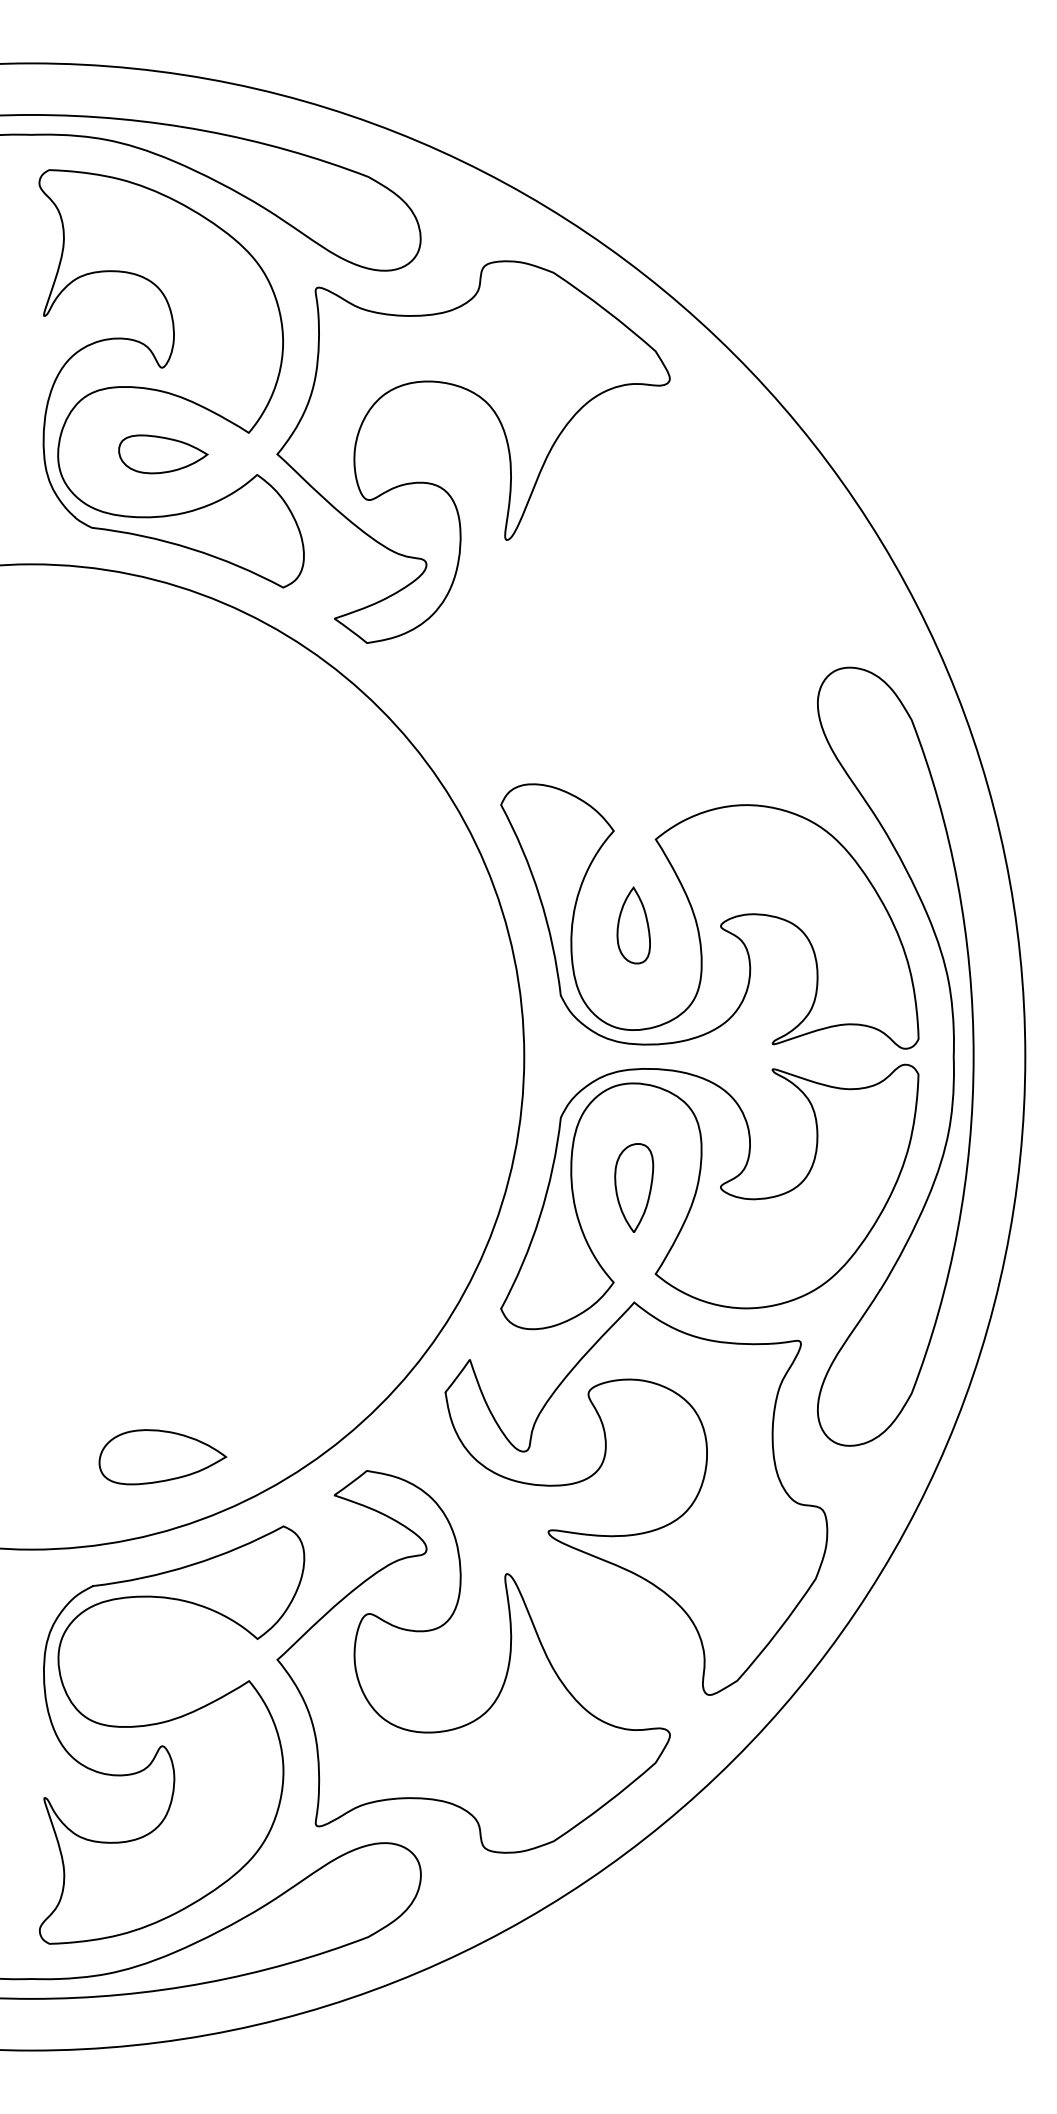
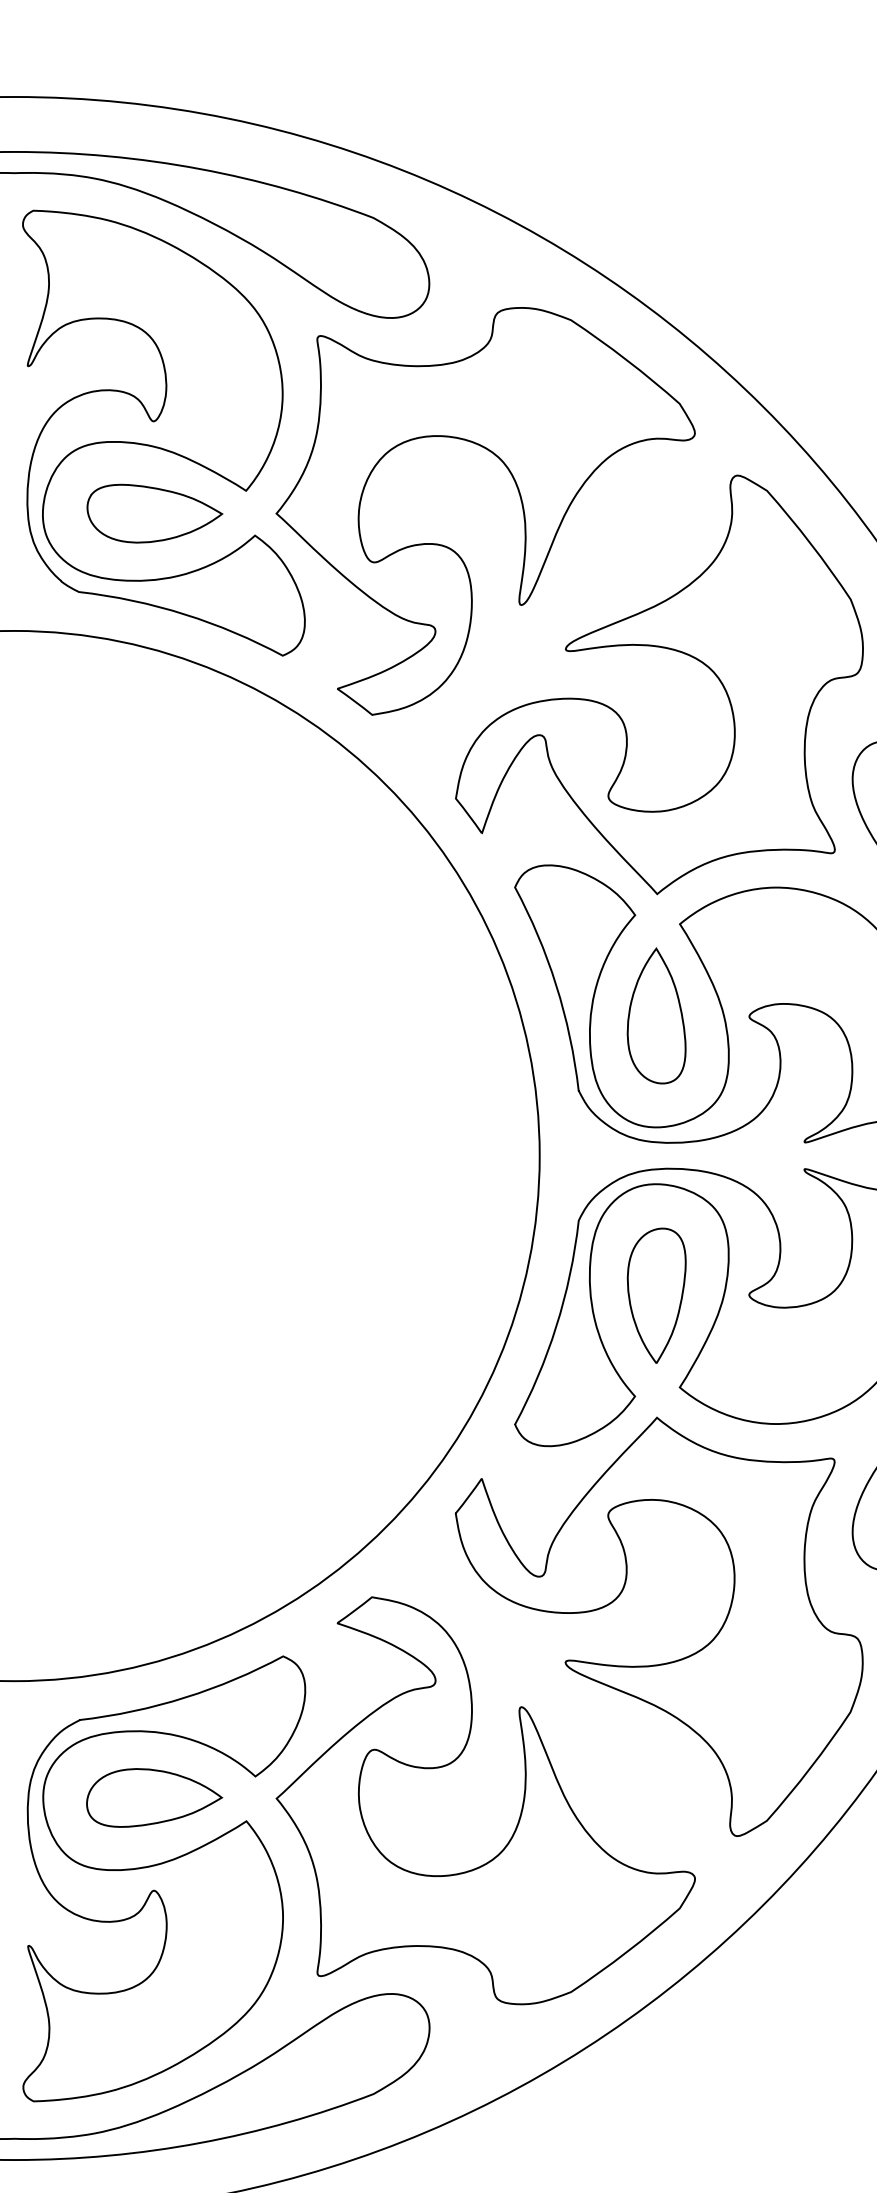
part: (163, 454) -> (155, 513), size x1.43
part: (642, 581) -> (665, 649), added
part: (633, 925) -> (656, 1015), size x1.67
part: (634, 1187) -> (657, 1295), size x1.43
part: (162, 1457) -> (154, 1798), moved

